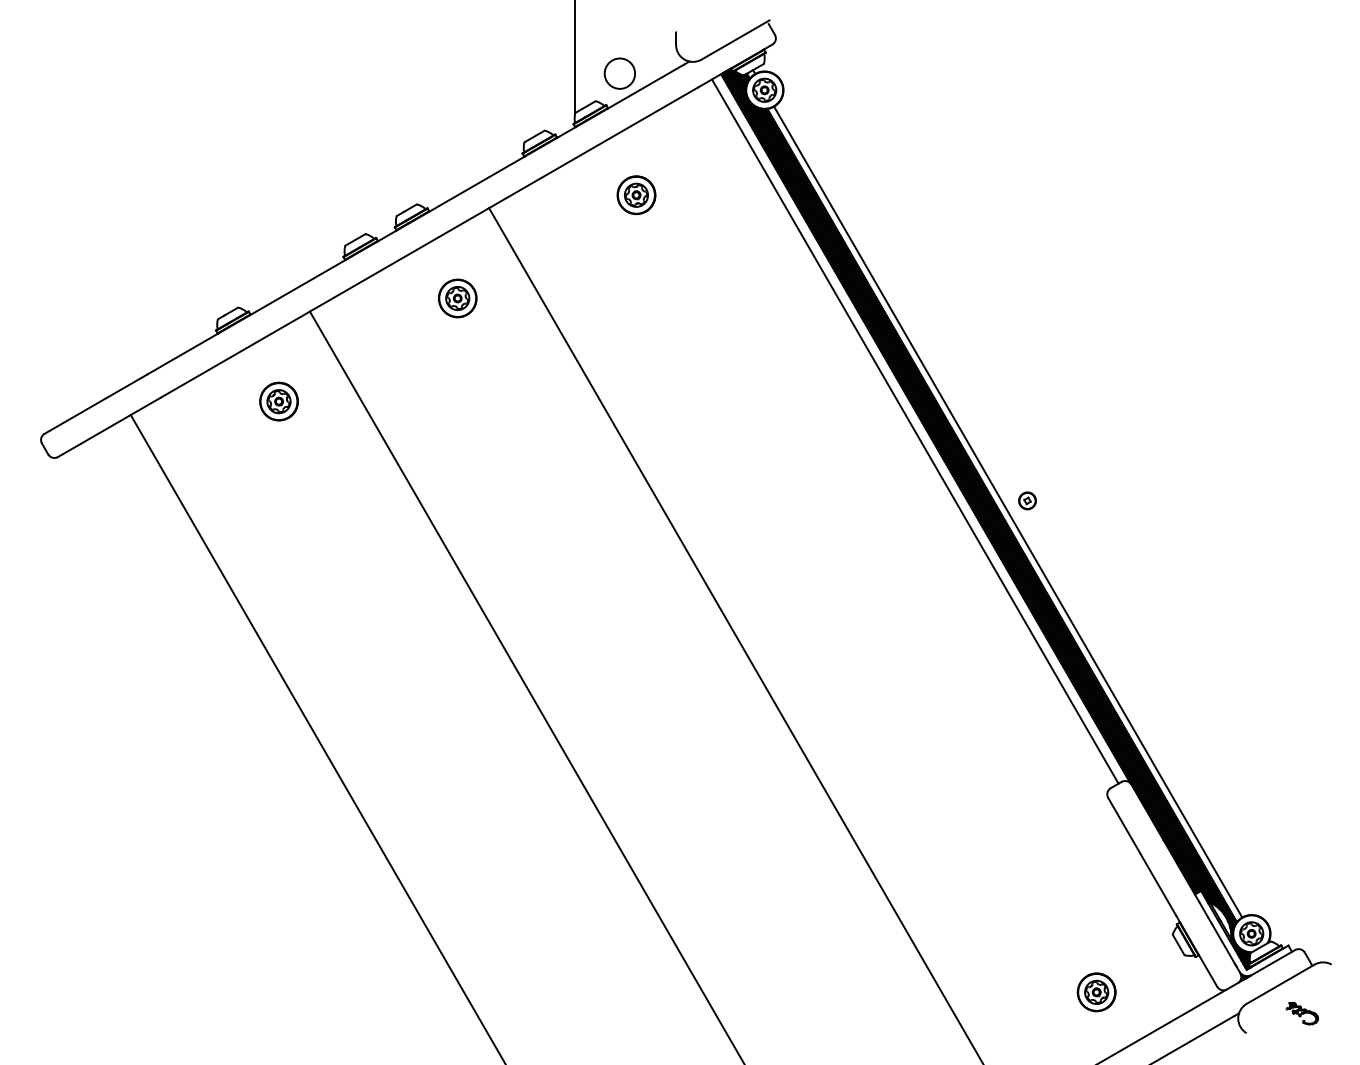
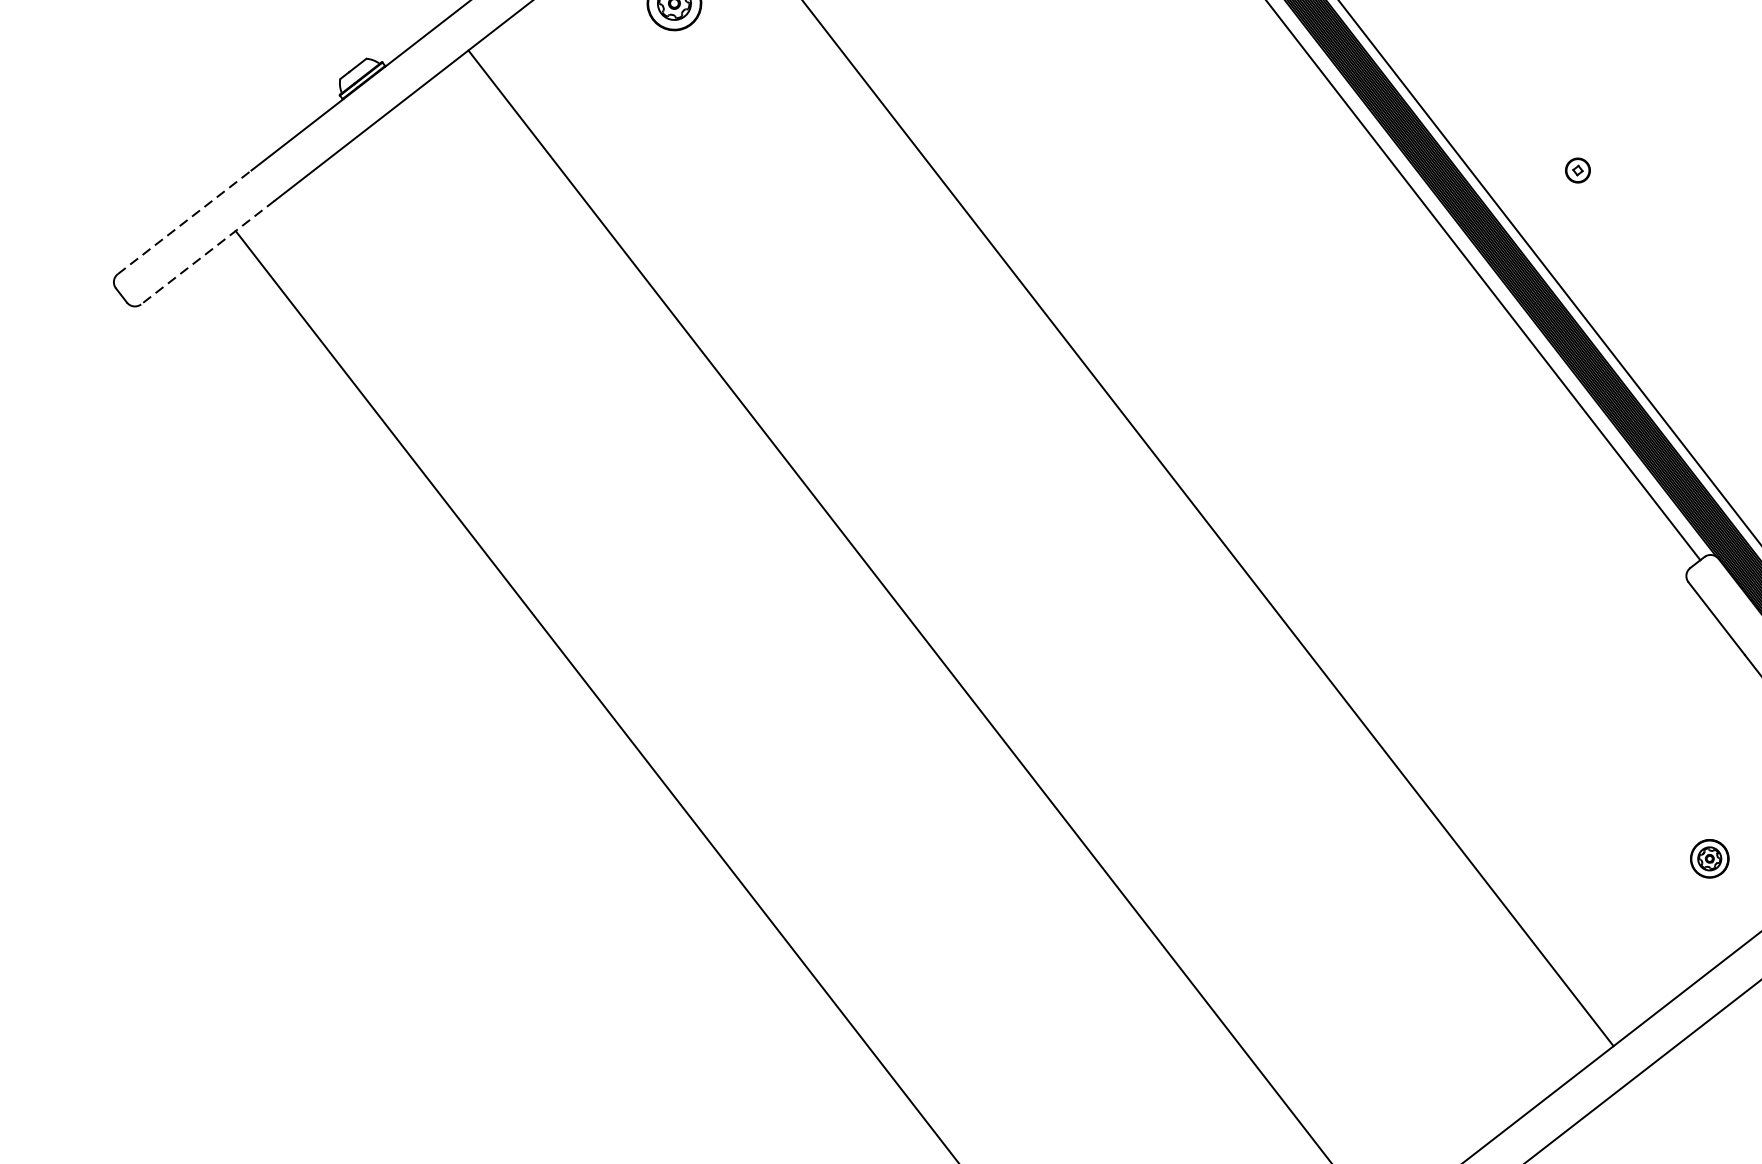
part: (278, 401) -> (441, 183), removed
line: (96, 403) -> (185, 221), solid -> dashed
line: (109, 427) -> (208, 252), solid -> dashed
part: (1027, 500) -> (1577, 169), moved
part: (1096, 992) -> (1709, 858), size x0.7

